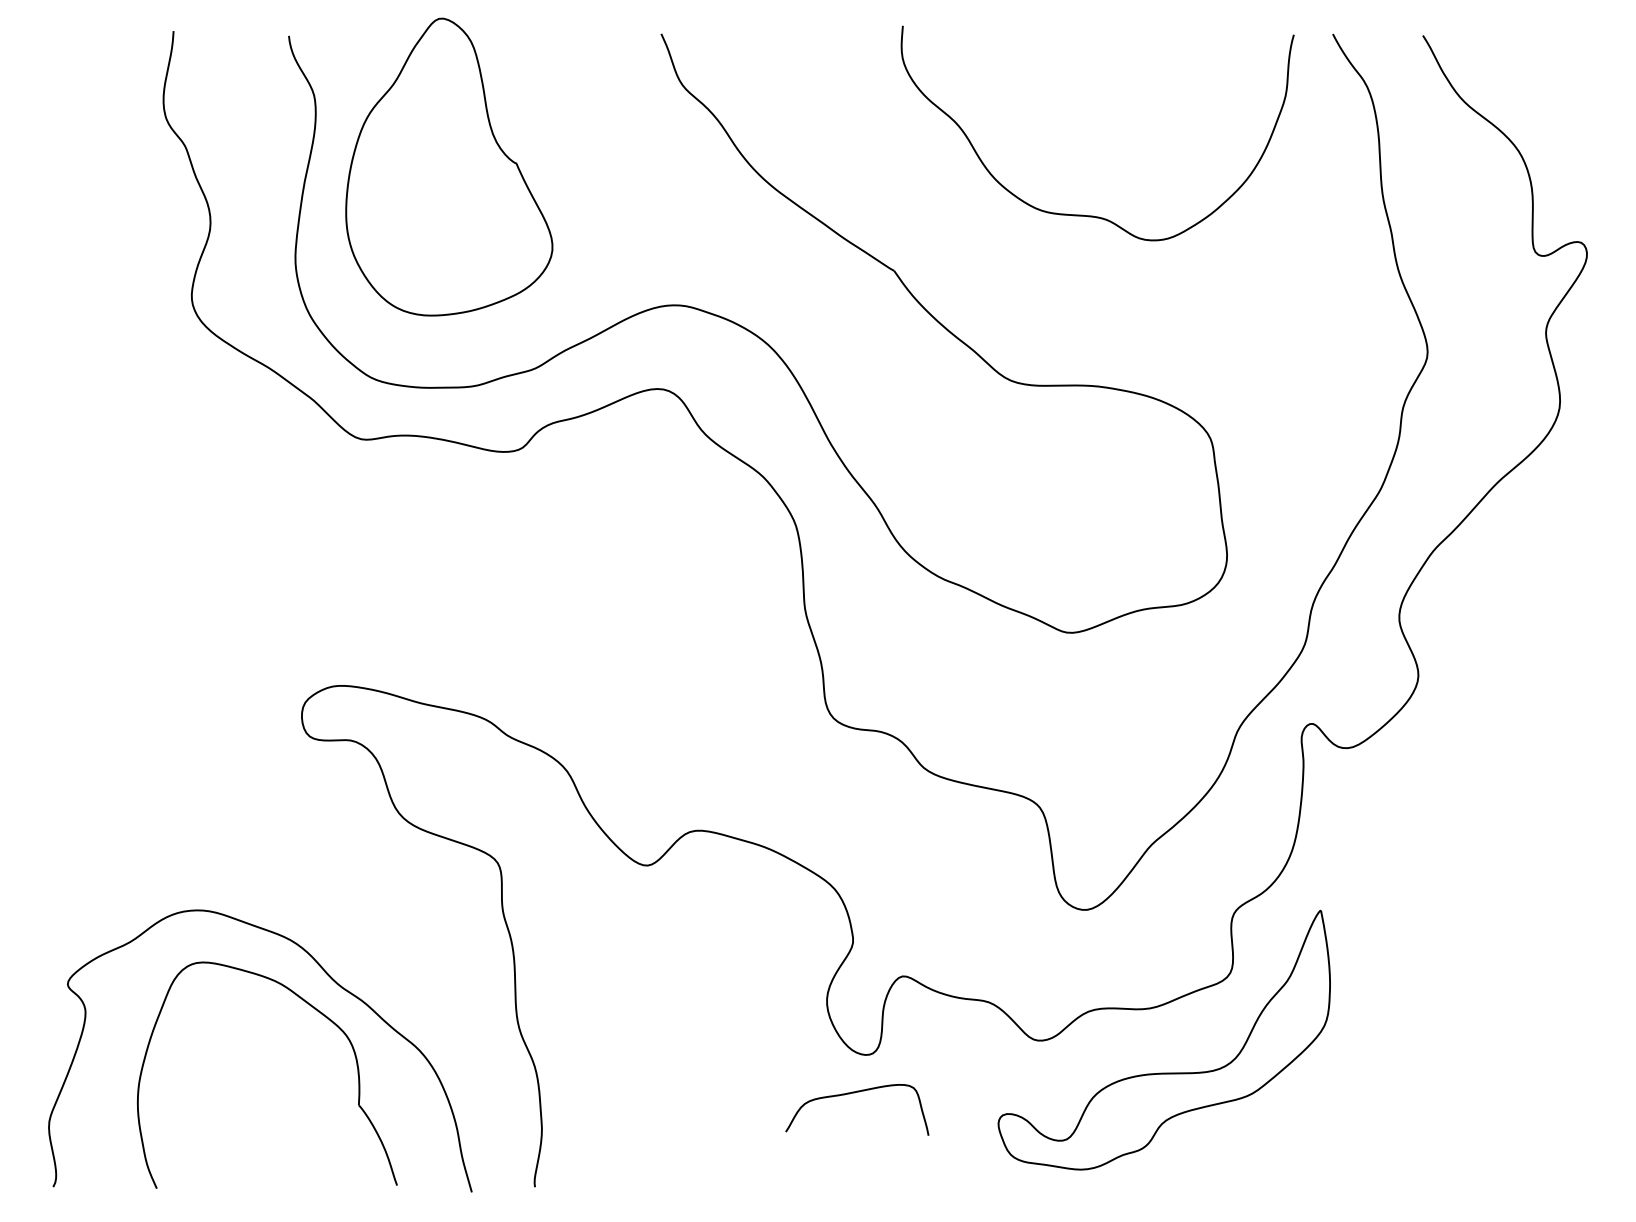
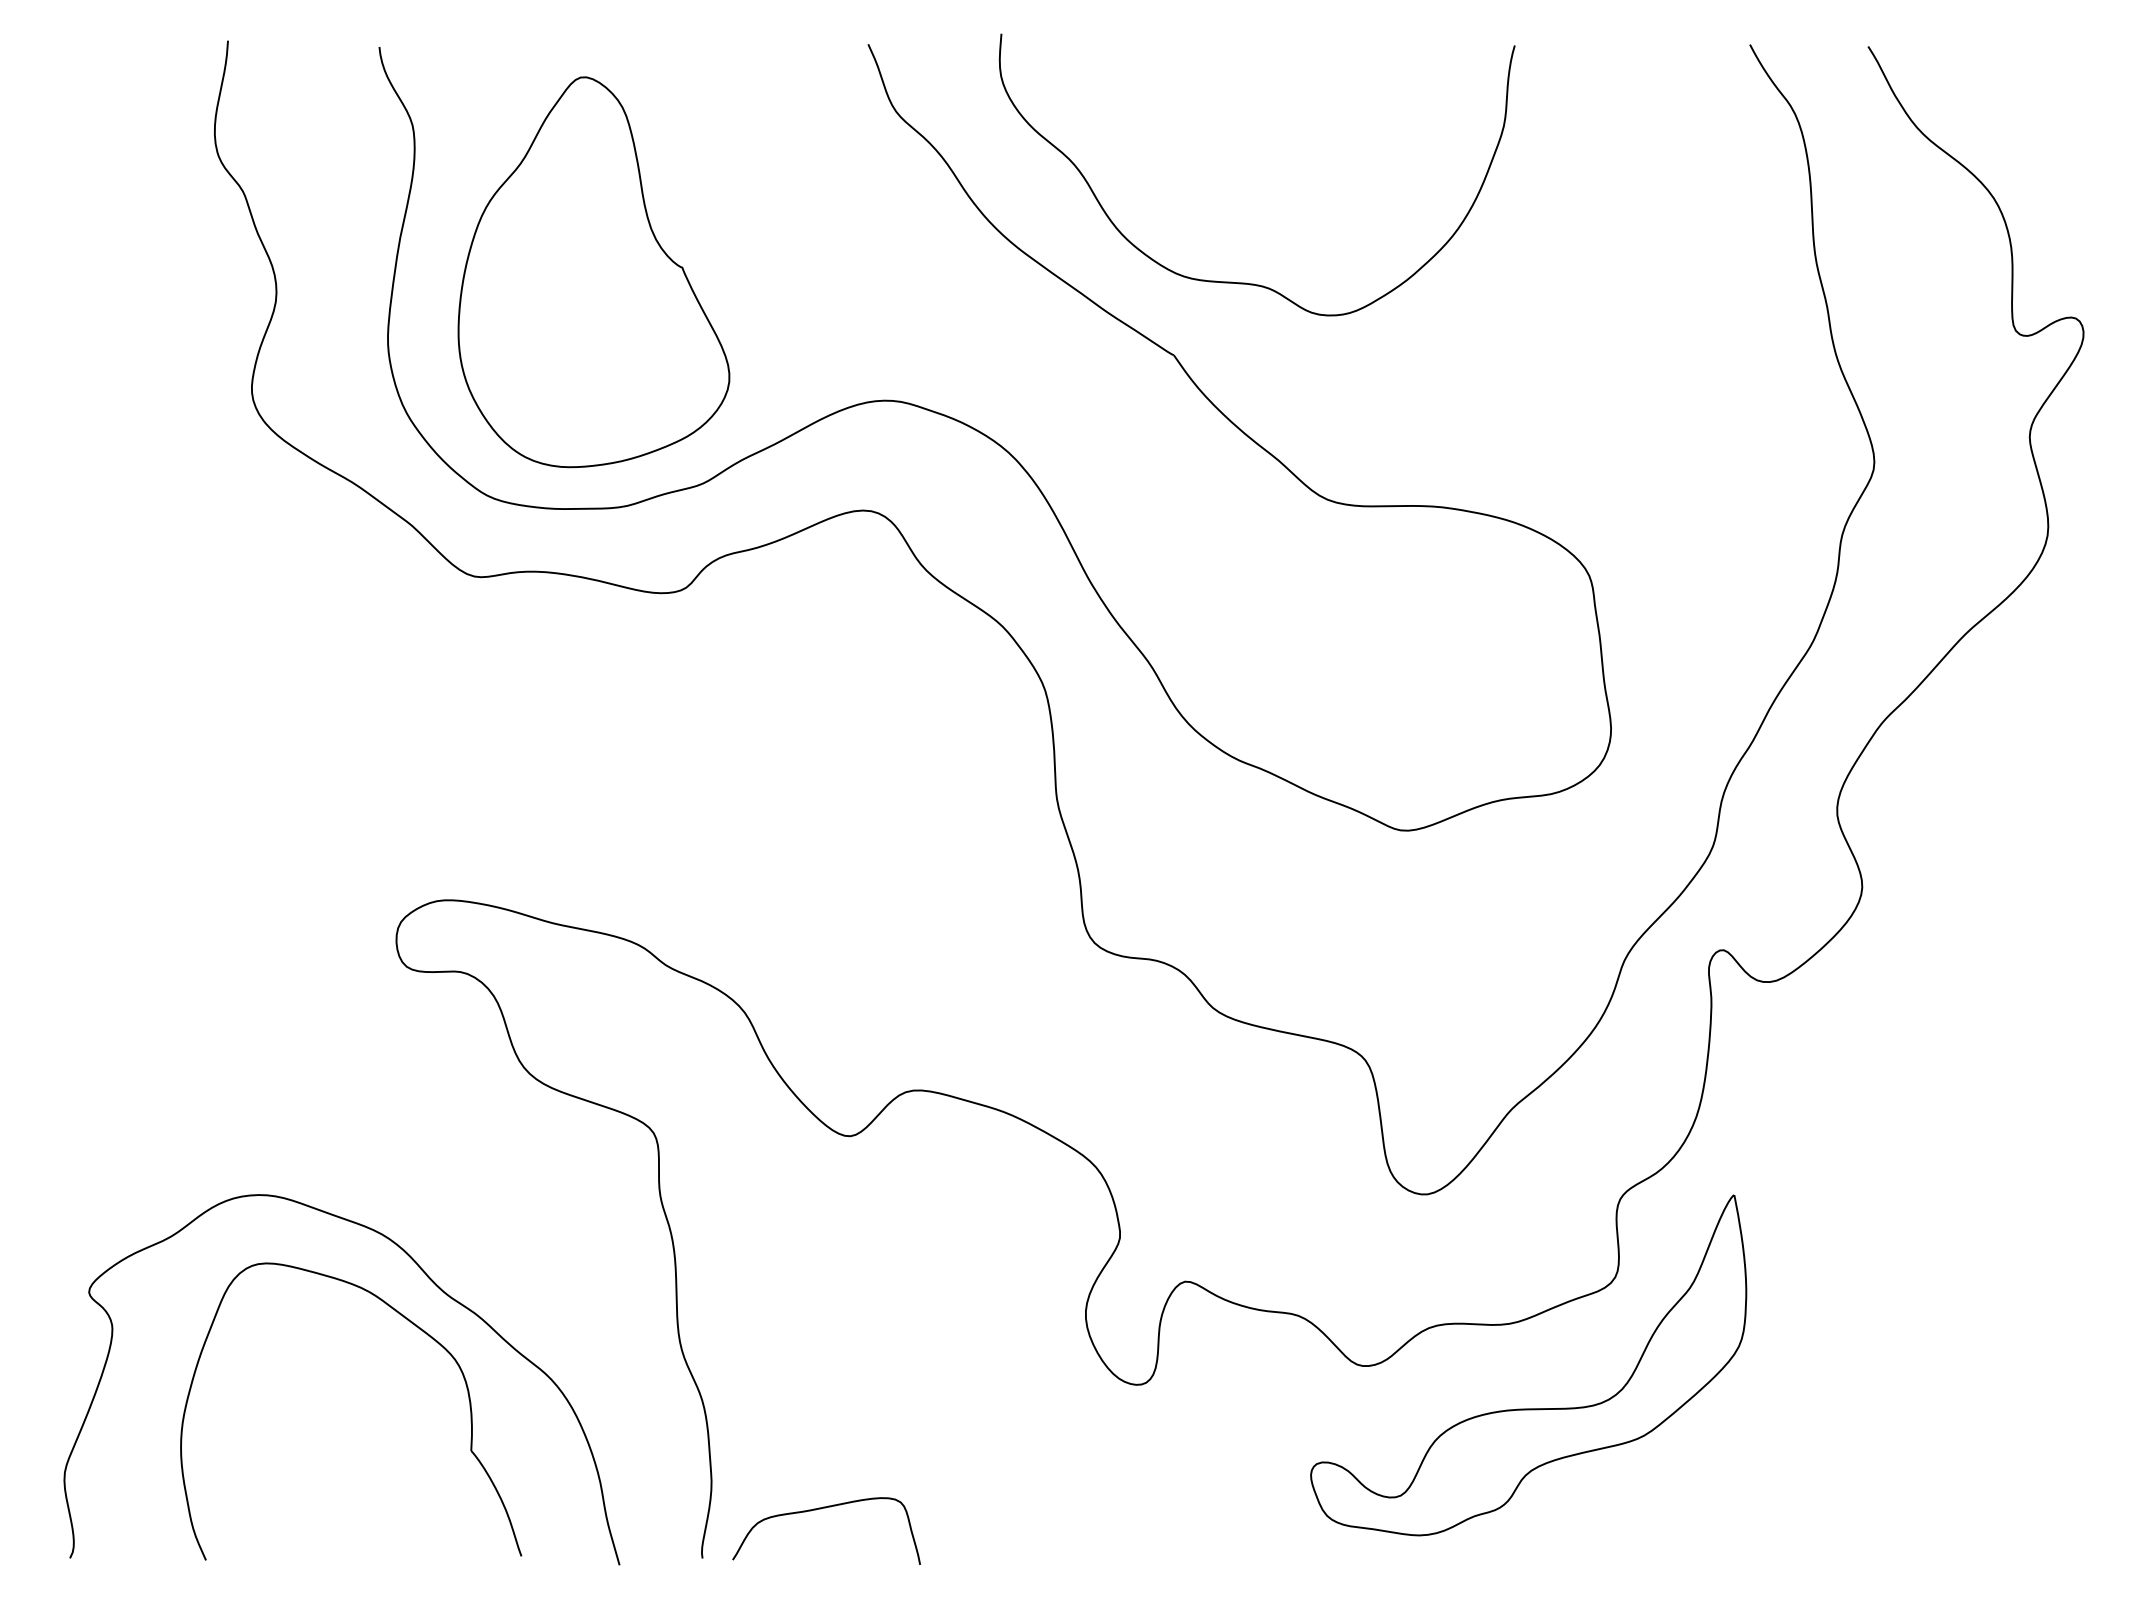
part: (448, 167) -> (593, 272), moved
curve: (1089, 215) -> (1246, 282), moved
curve: (853, 1093) -> (821, 1509), moved

